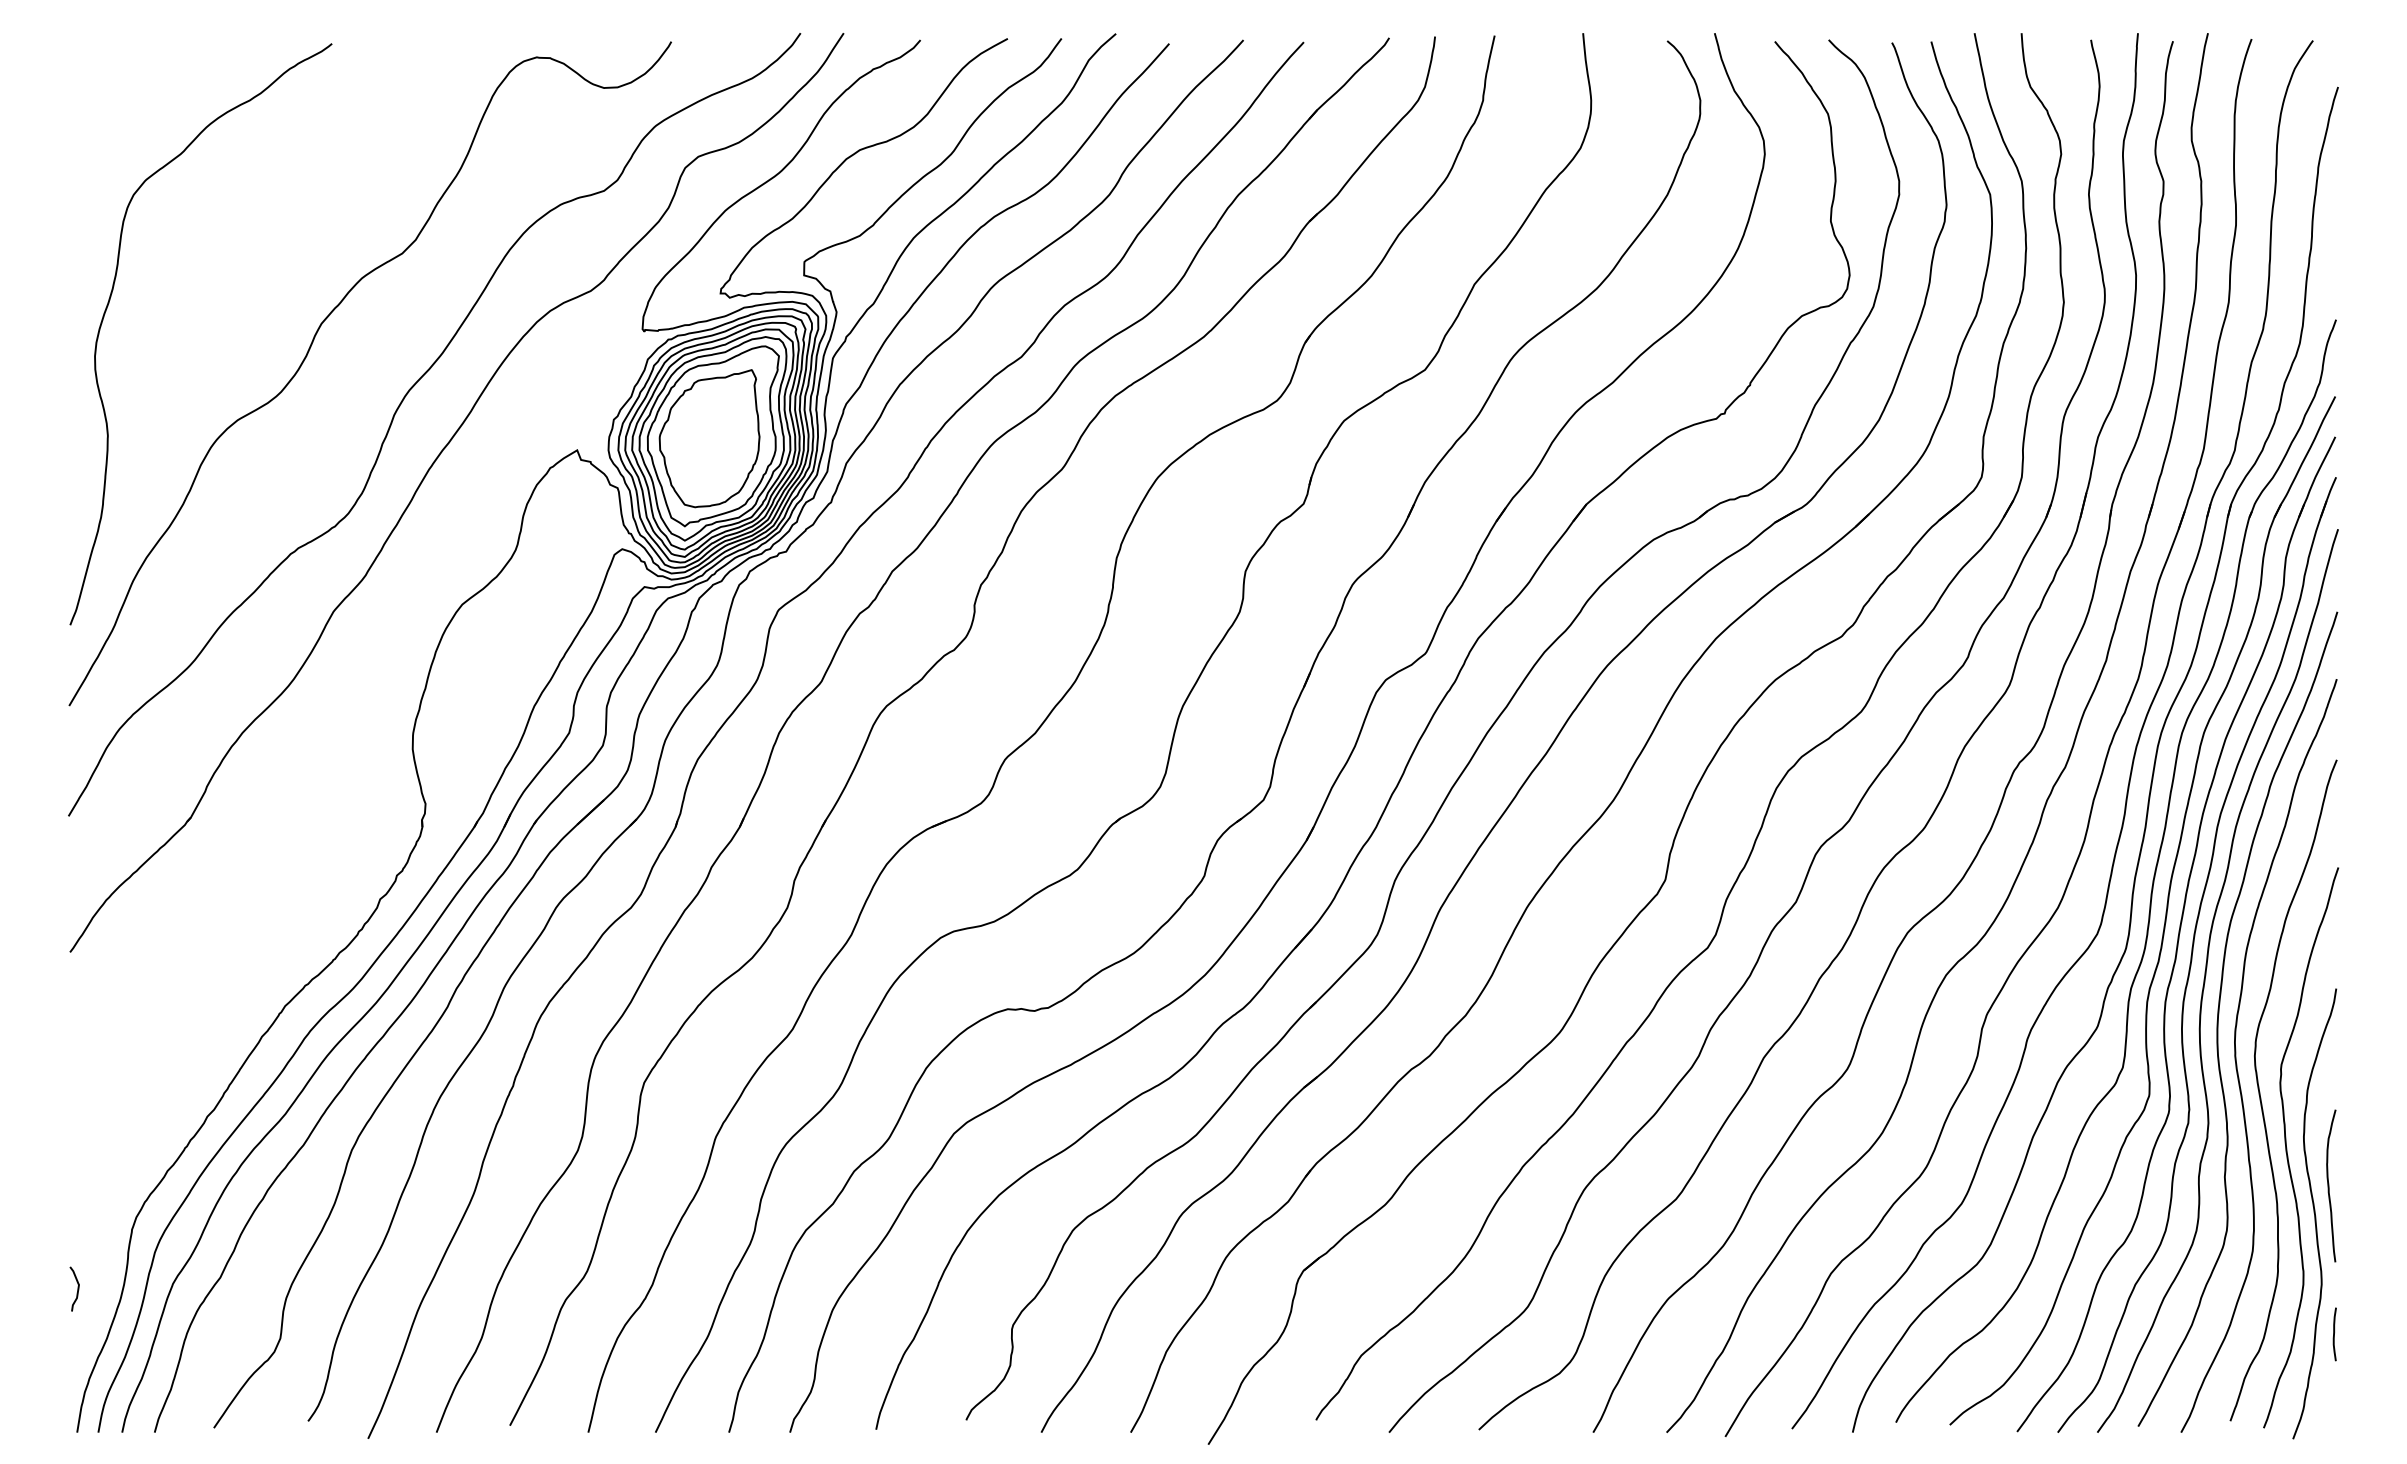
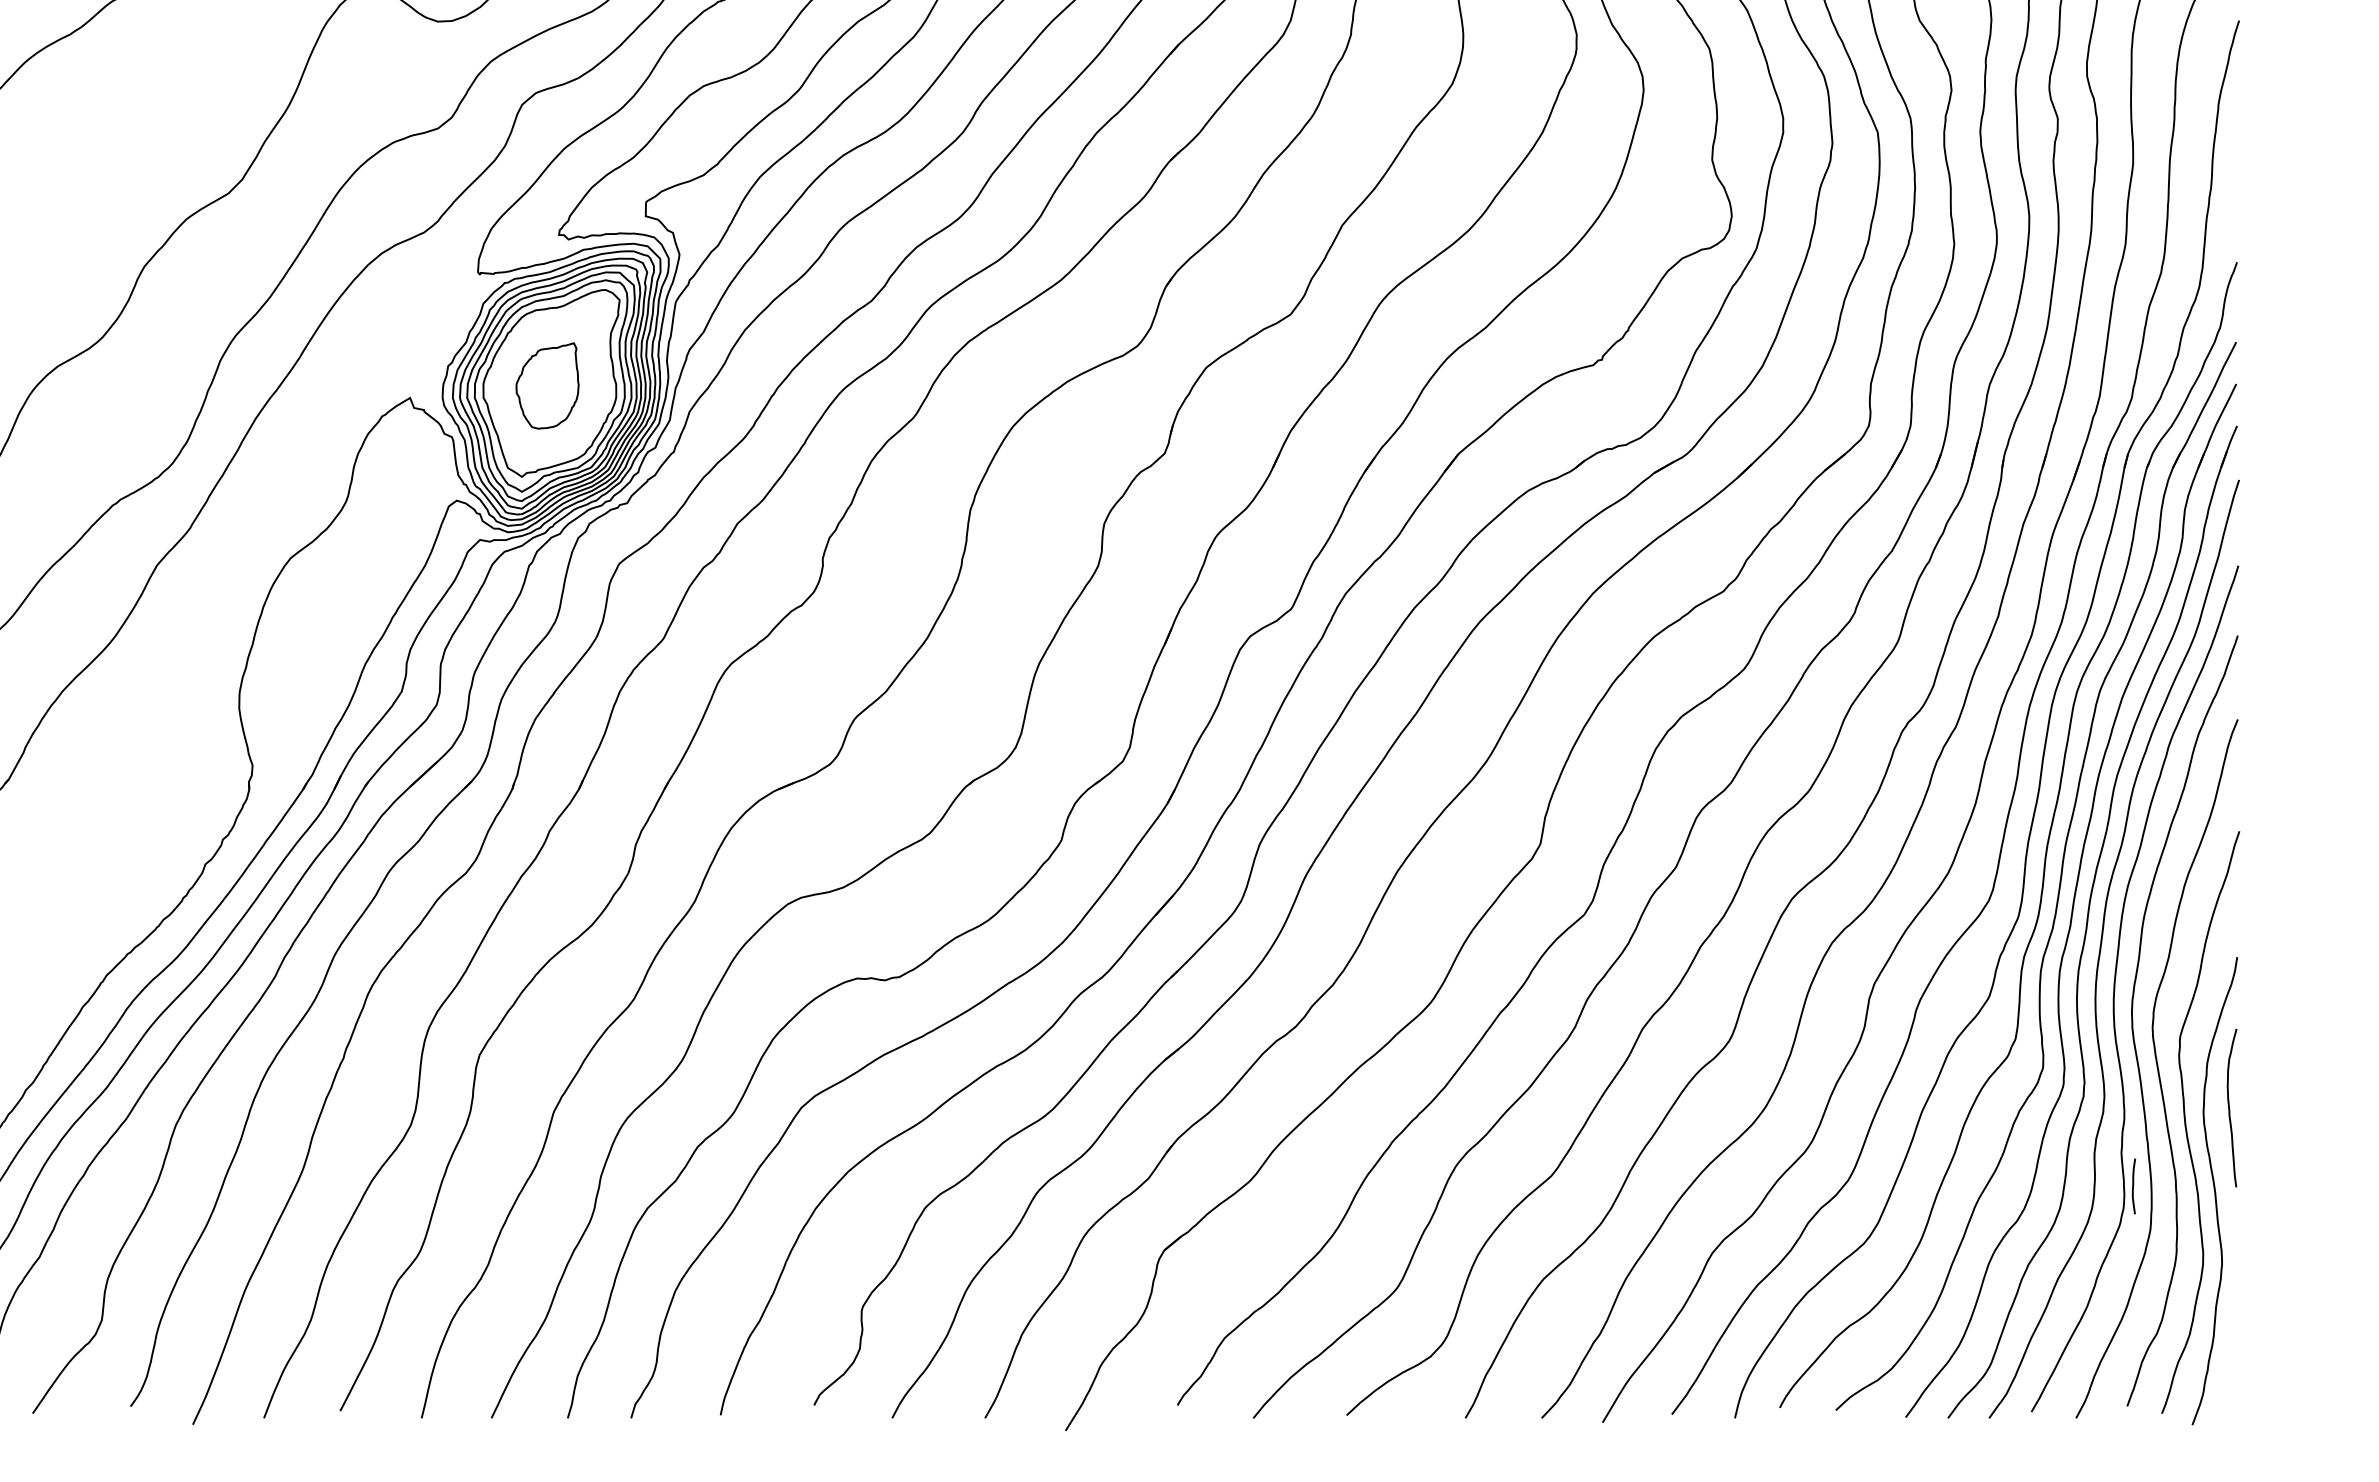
part: (709, 438) -> (547, 385), size x0.6
curve: (2329, 1185) -> (2230, 1107), moved
curve: (2334, 1334) -> (2133, 1186), moved

